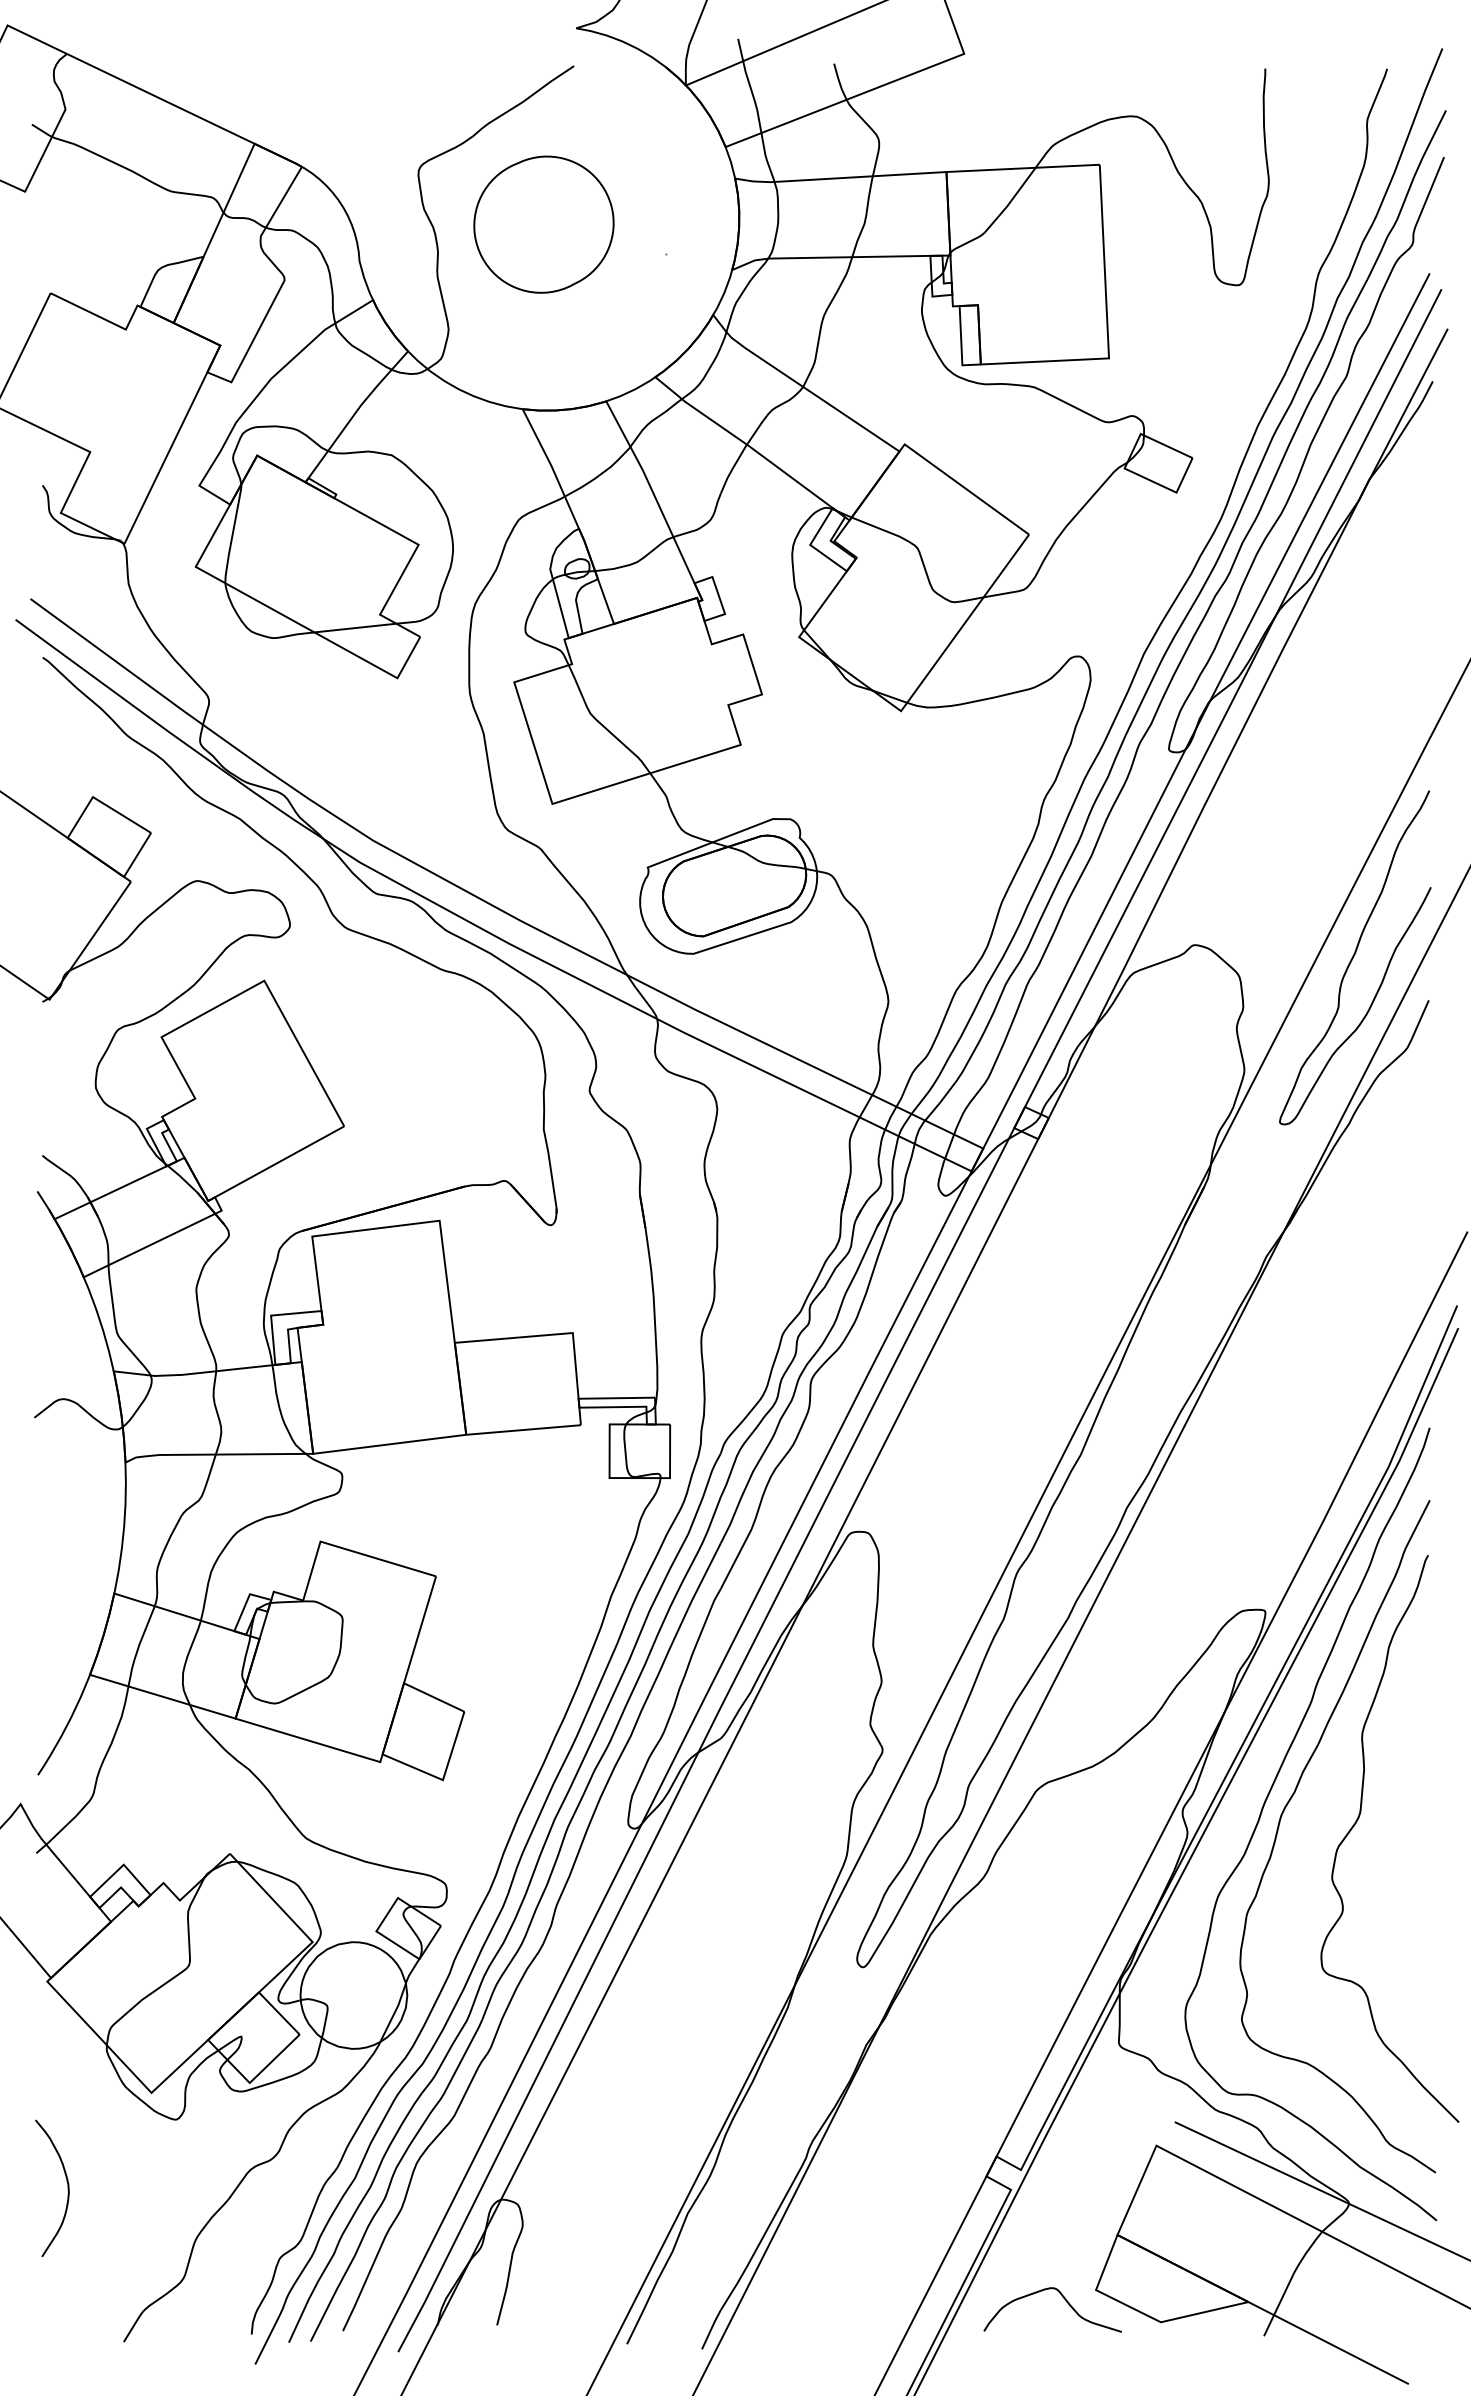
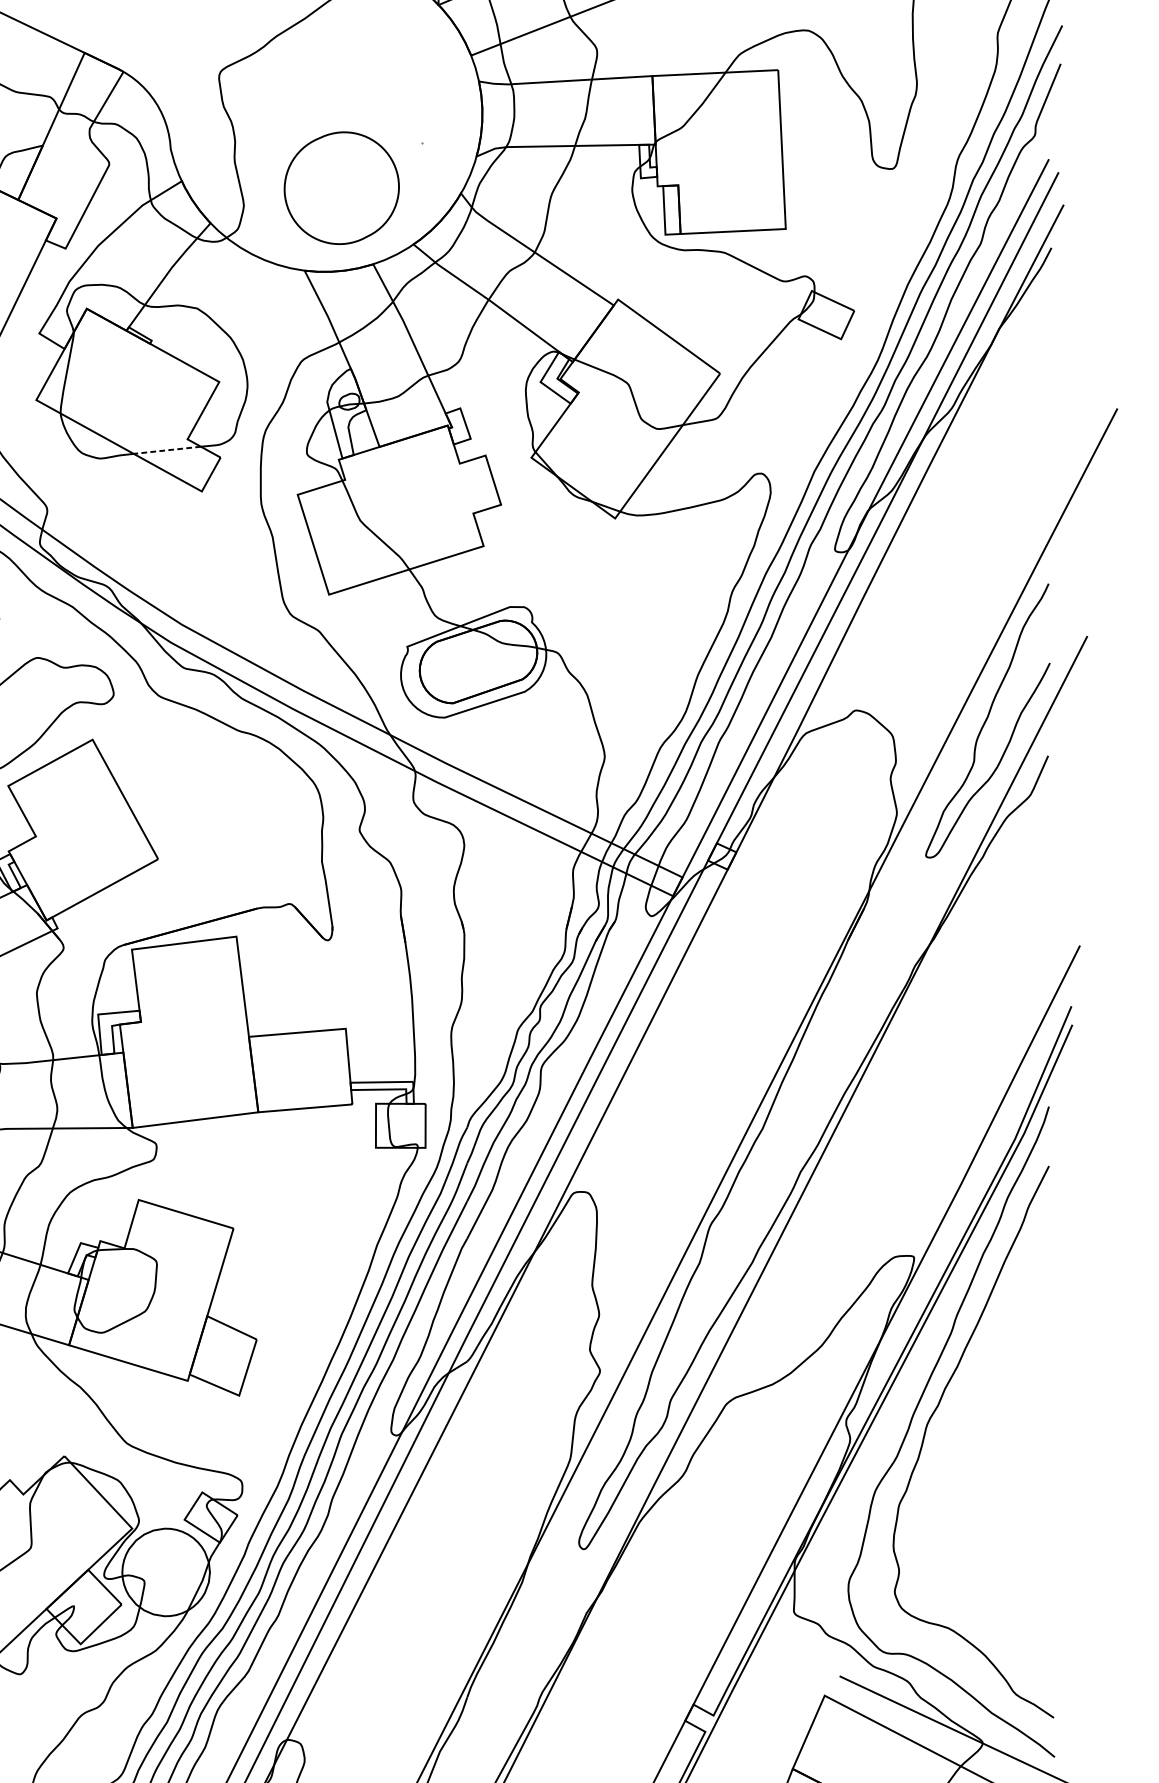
part: (543, 224) -> (341, 188), moved
line: (354, 628) -> (166, 450), solid -> dashed
curve: (1359, 1818) -> (991, 1427), removed

